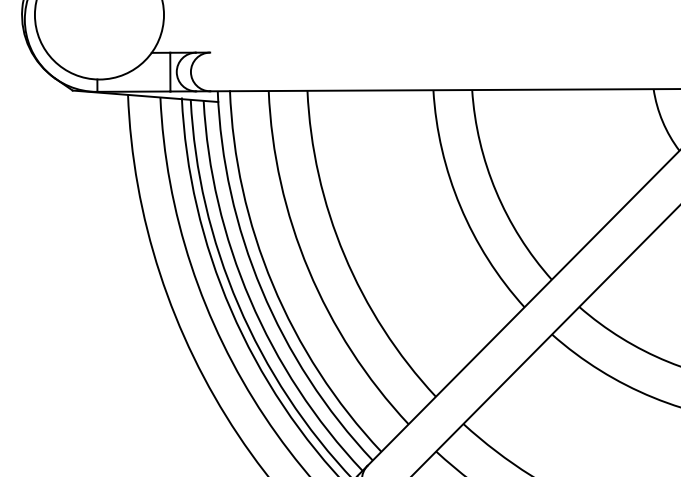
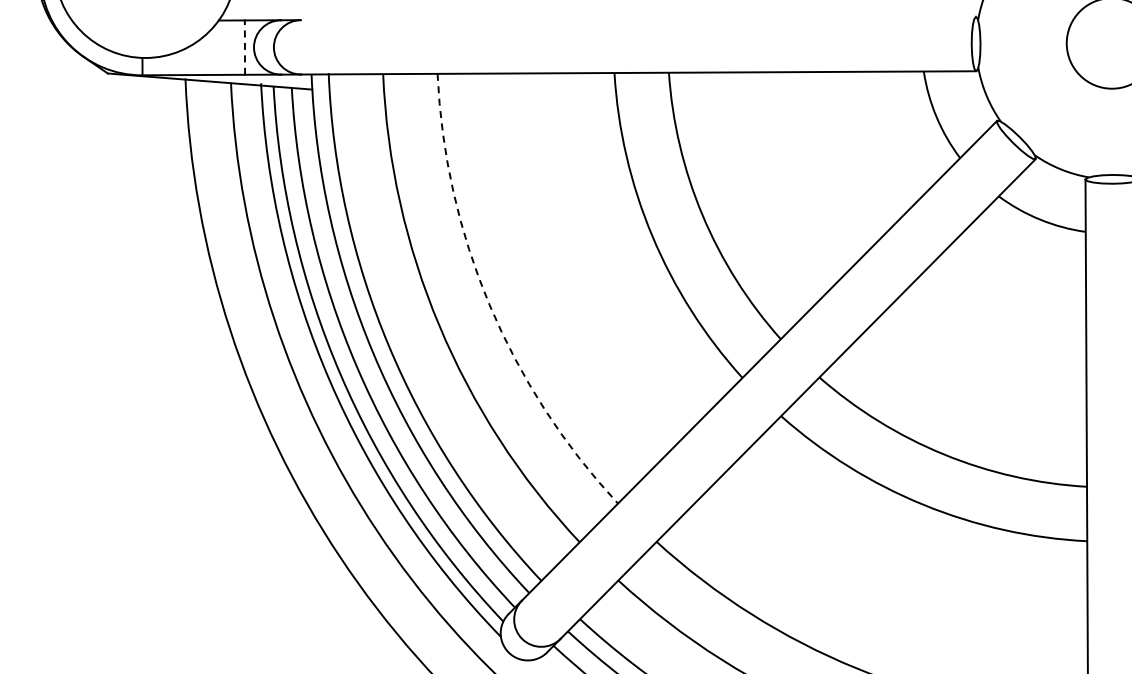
line: (170, 72) -> (244, 47), solid -> dashed
arc: (344, 255) -> (489, 304), solid -> dashed

